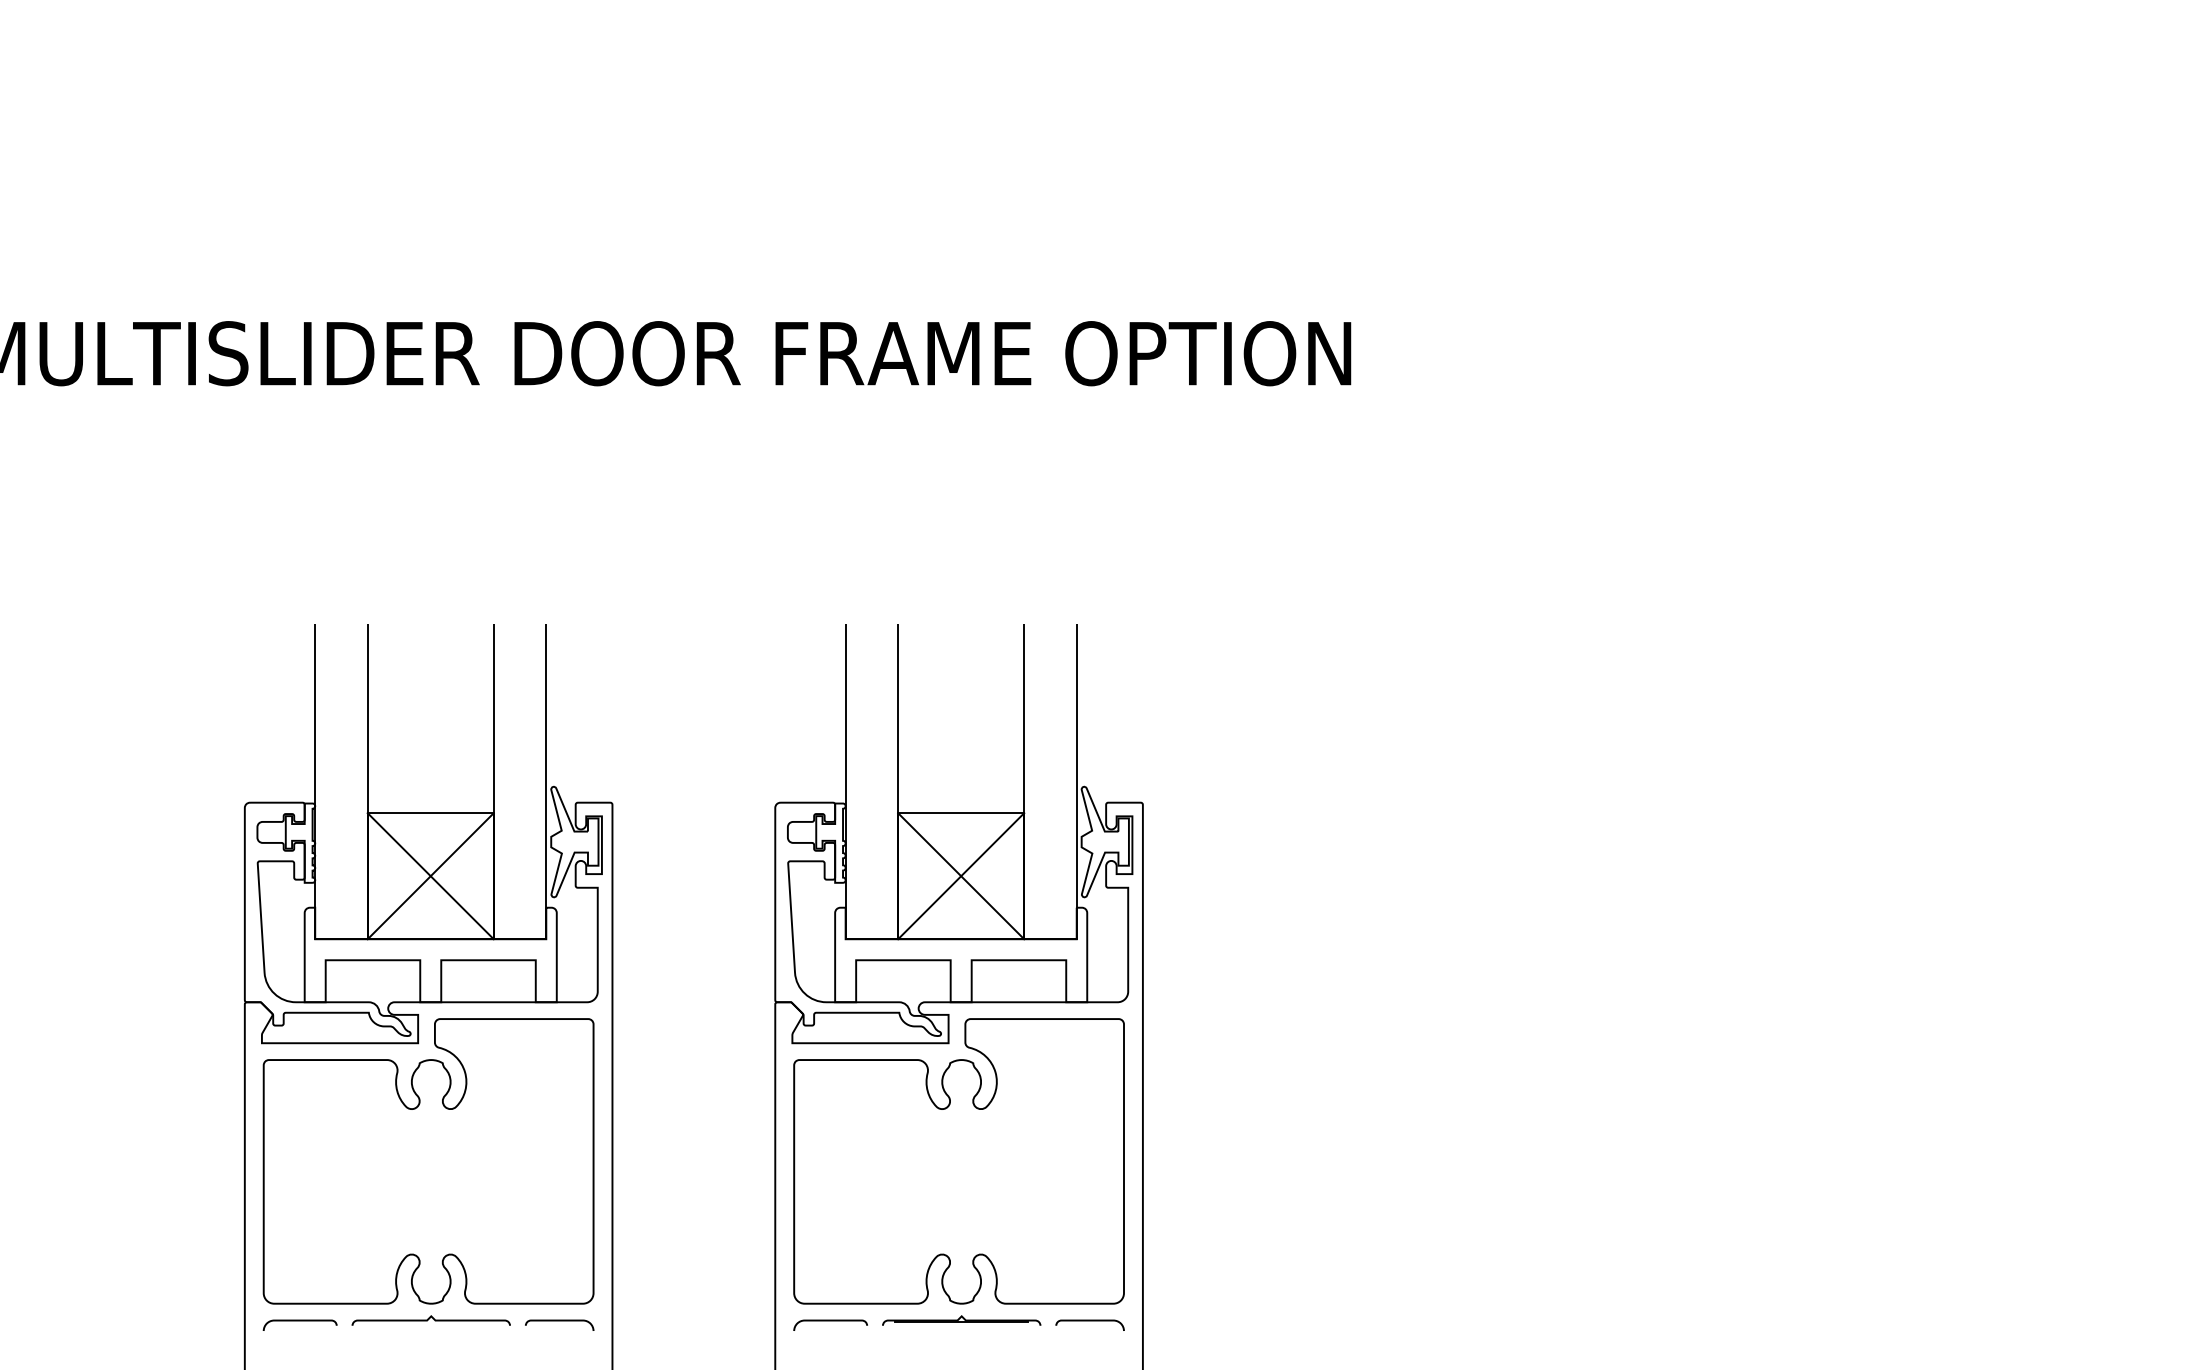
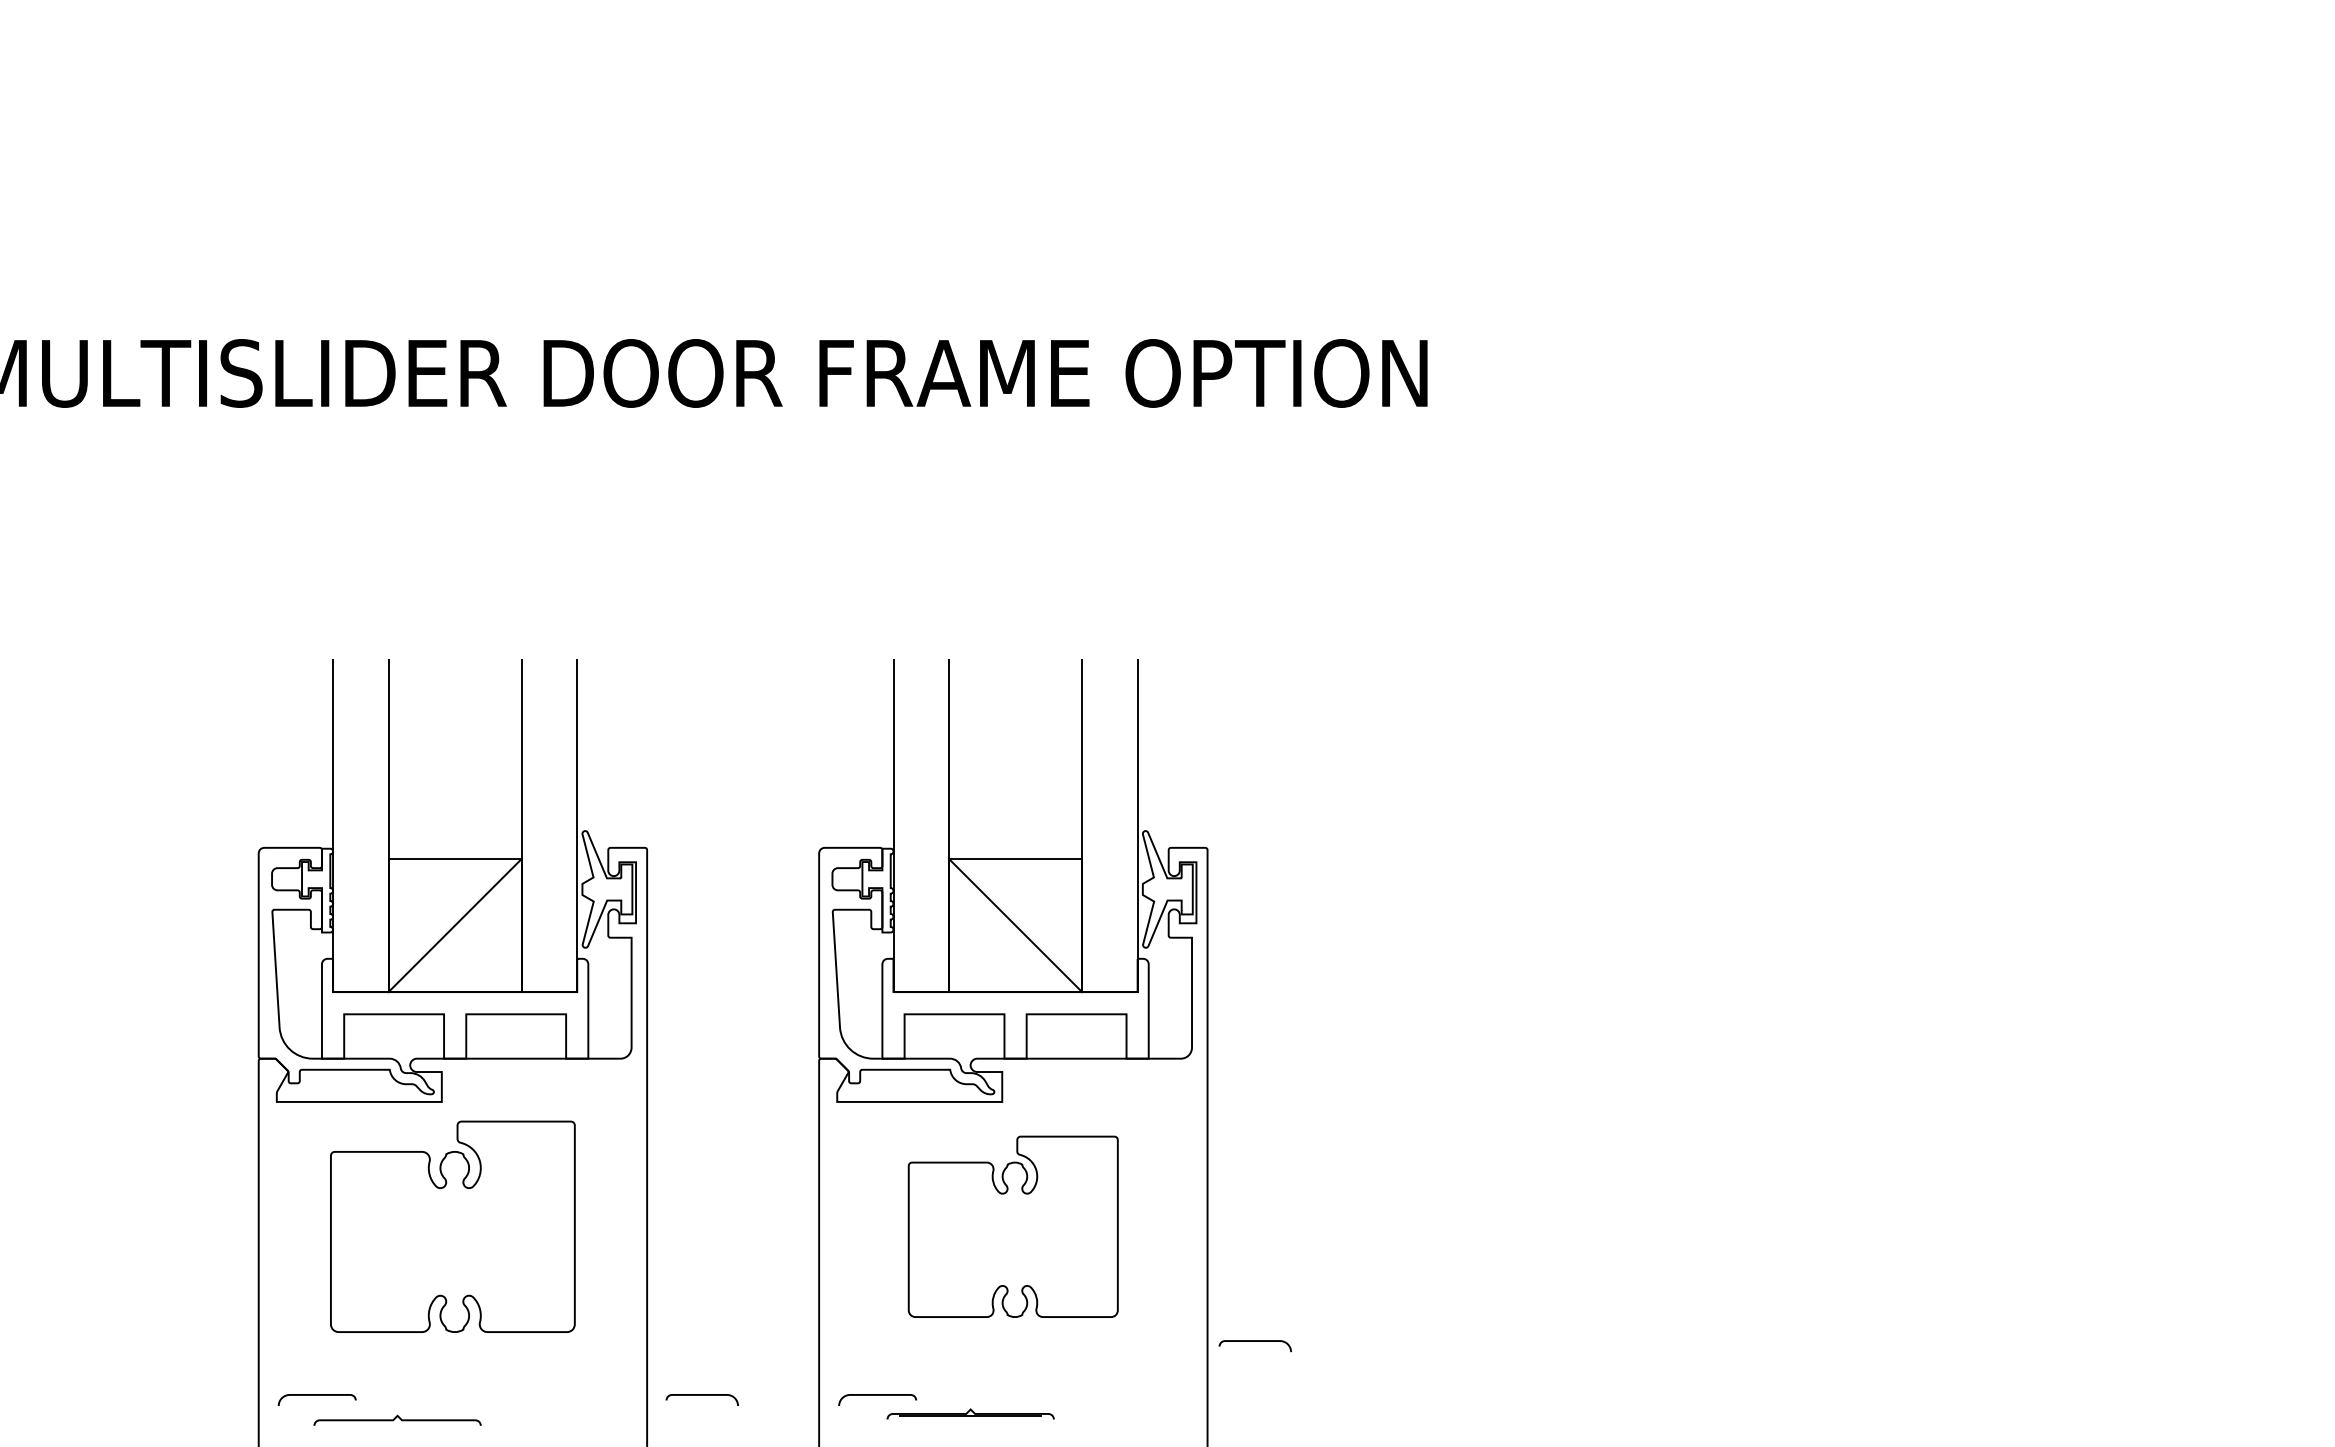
line: (430, 876) -> (454, 925), removed
line: (961, 876) -> (1015, 925), removed
part: (428, 1161) -> (452, 1226), size x0.7
part: (958, 1161) -> (1012, 1226), size x0.6
curve: (429, 1319) -> (395, 1419), moved
part: (961, 1320) -> (970, 1413), moved
curve: (559, 1321) -> (702, 1395), moved
curve: (1089, 1321) -> (1254, 1342), moved

